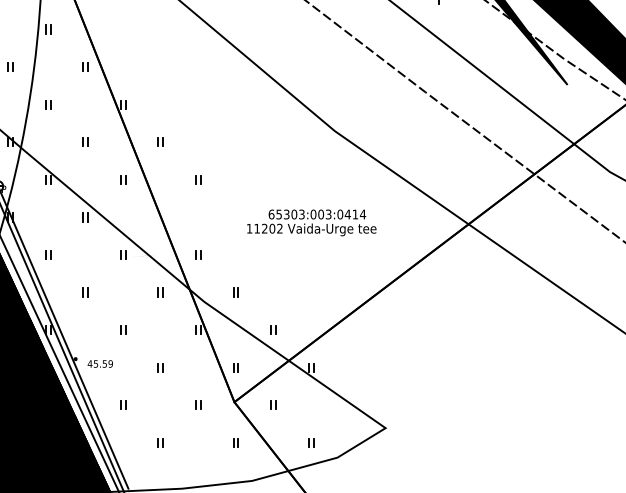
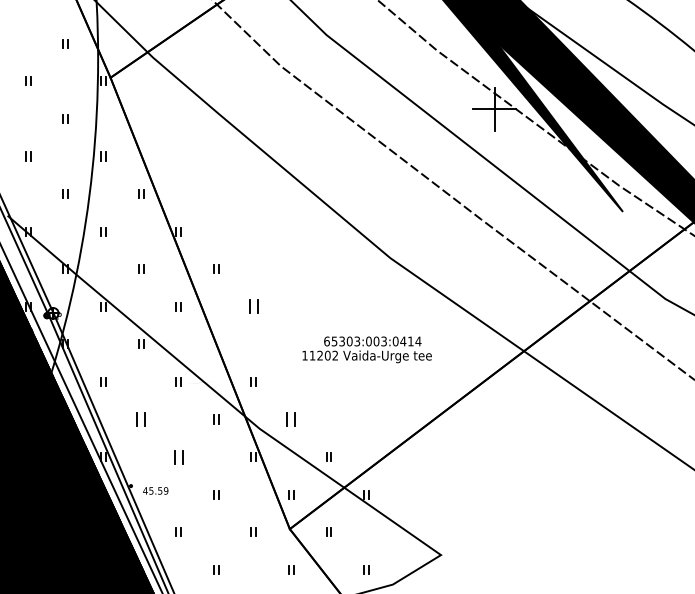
part: (198, 179) -> (253, 306), size x1.6
part: (86, 292) -> (141, 419), size x1.6
part: (236, 292) -> (291, 419), size x1.6
part: (123, 329) -> (178, 456), size x1.6

